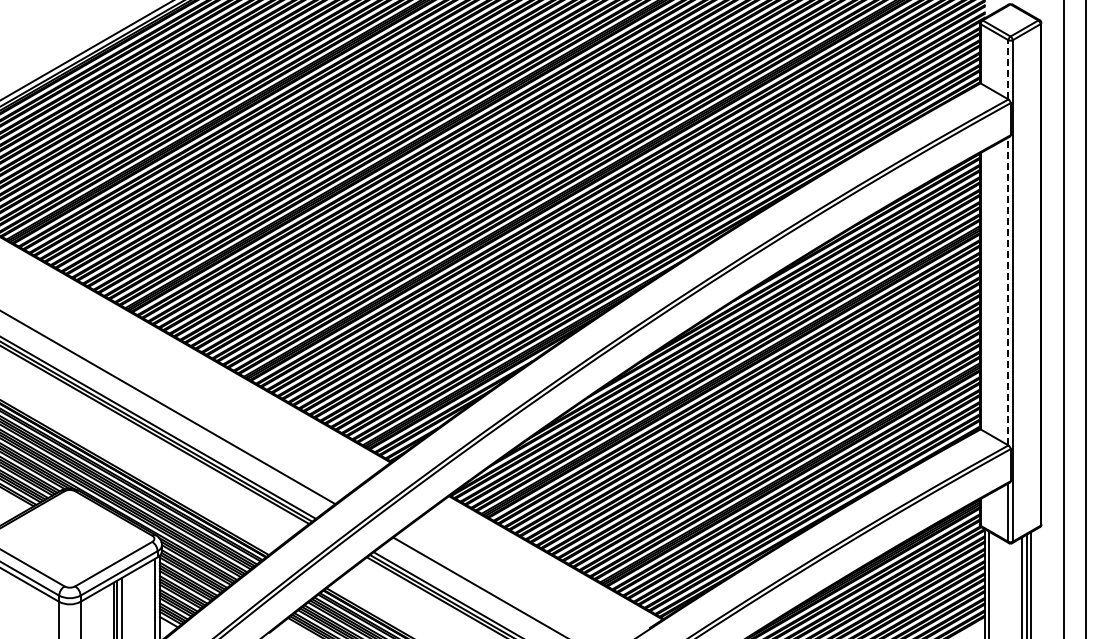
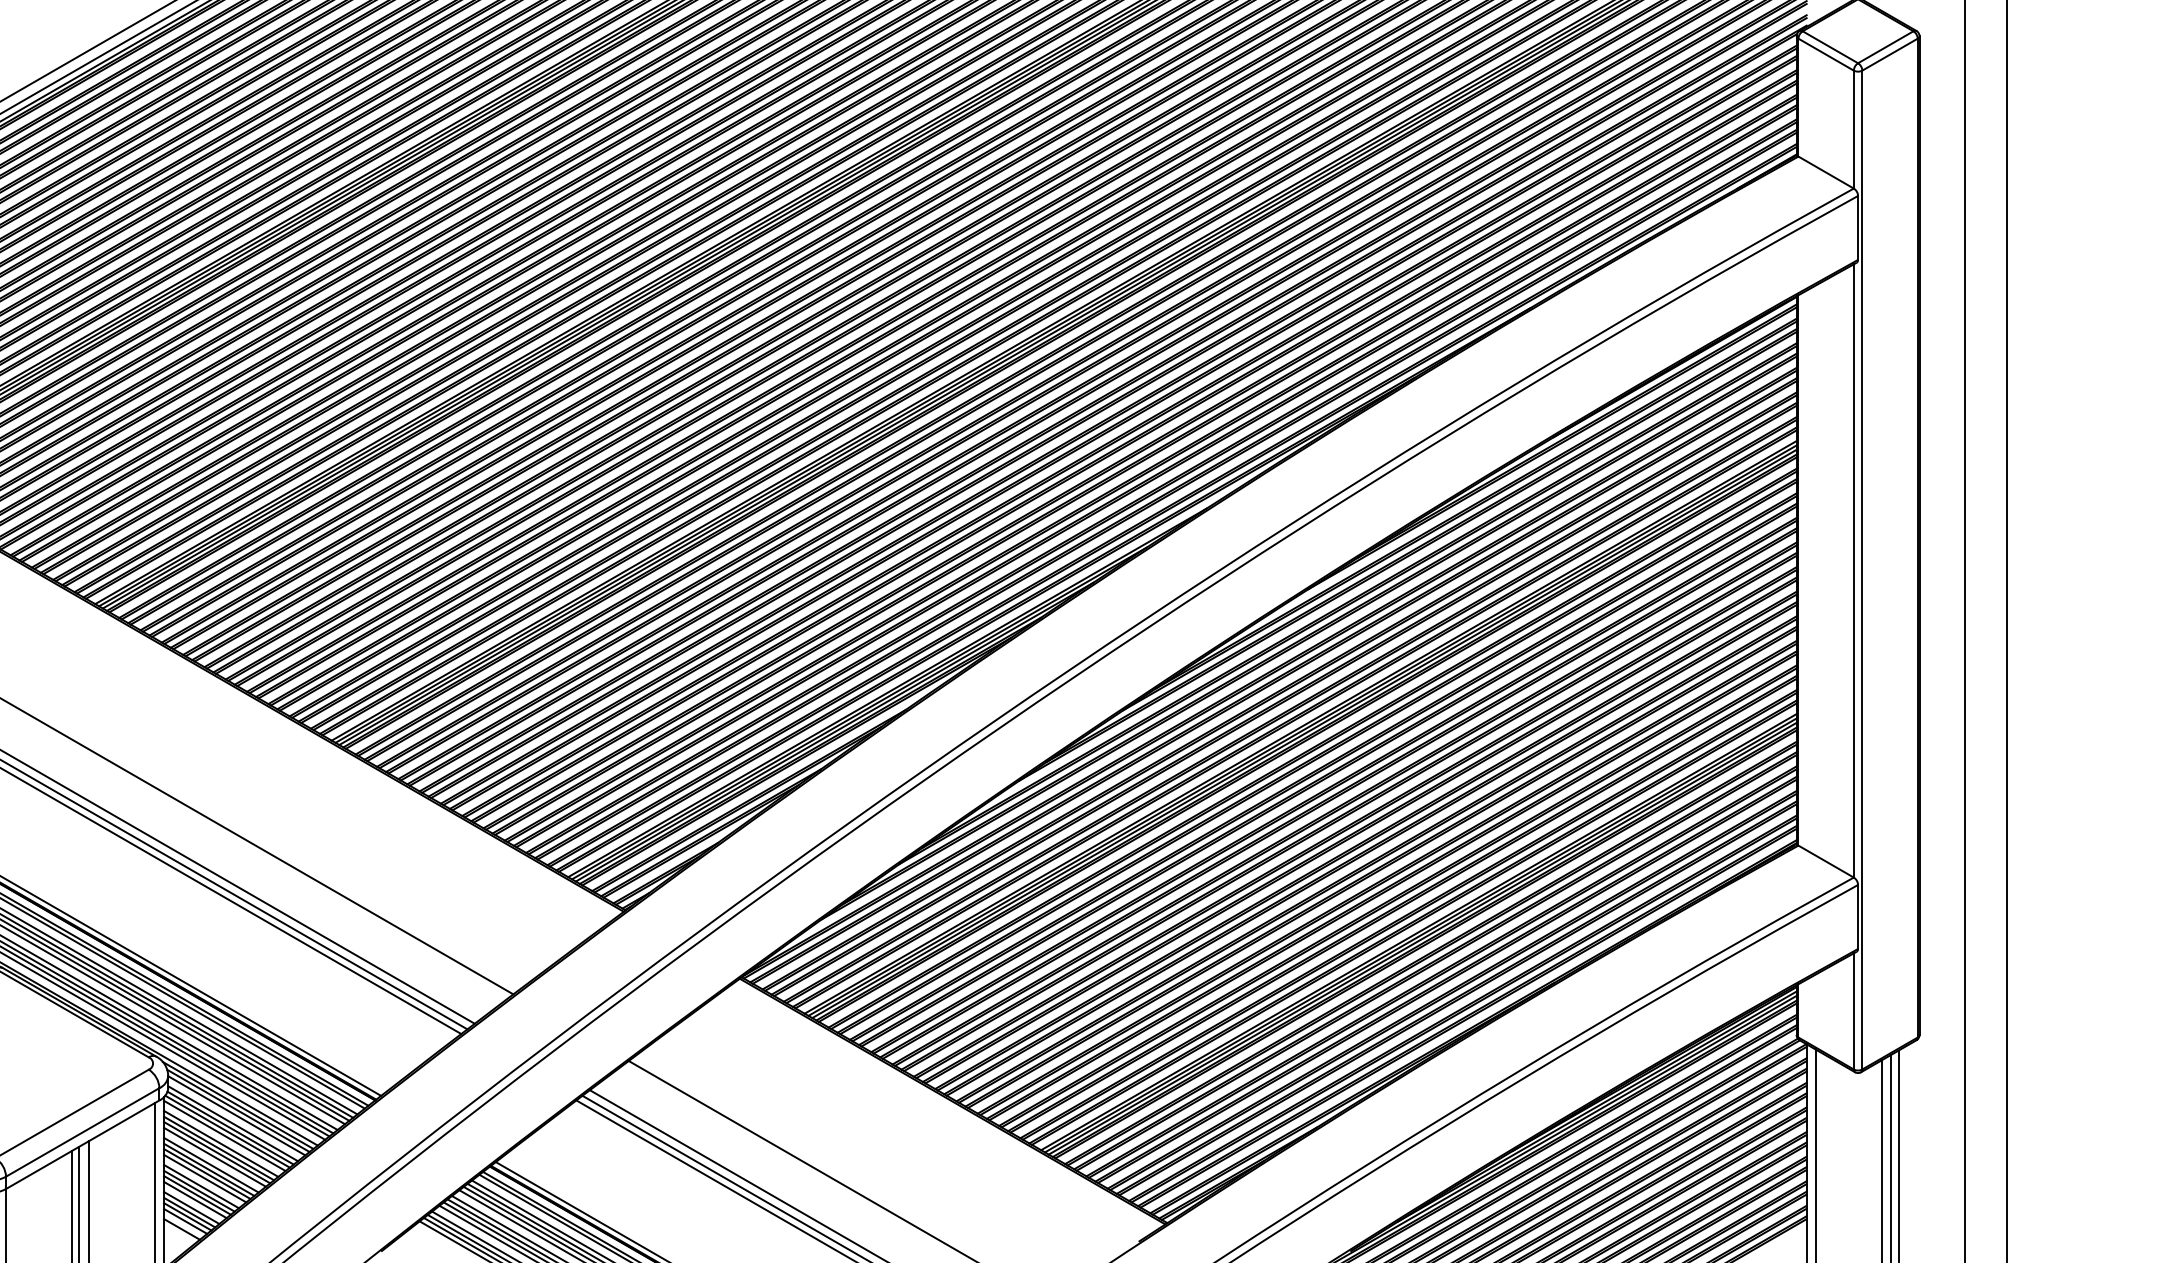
line: (1008, 69) -> (1853, 128), dashed -> solid
line: (1008, 291) -> (1853, 571), dashed -> solid

